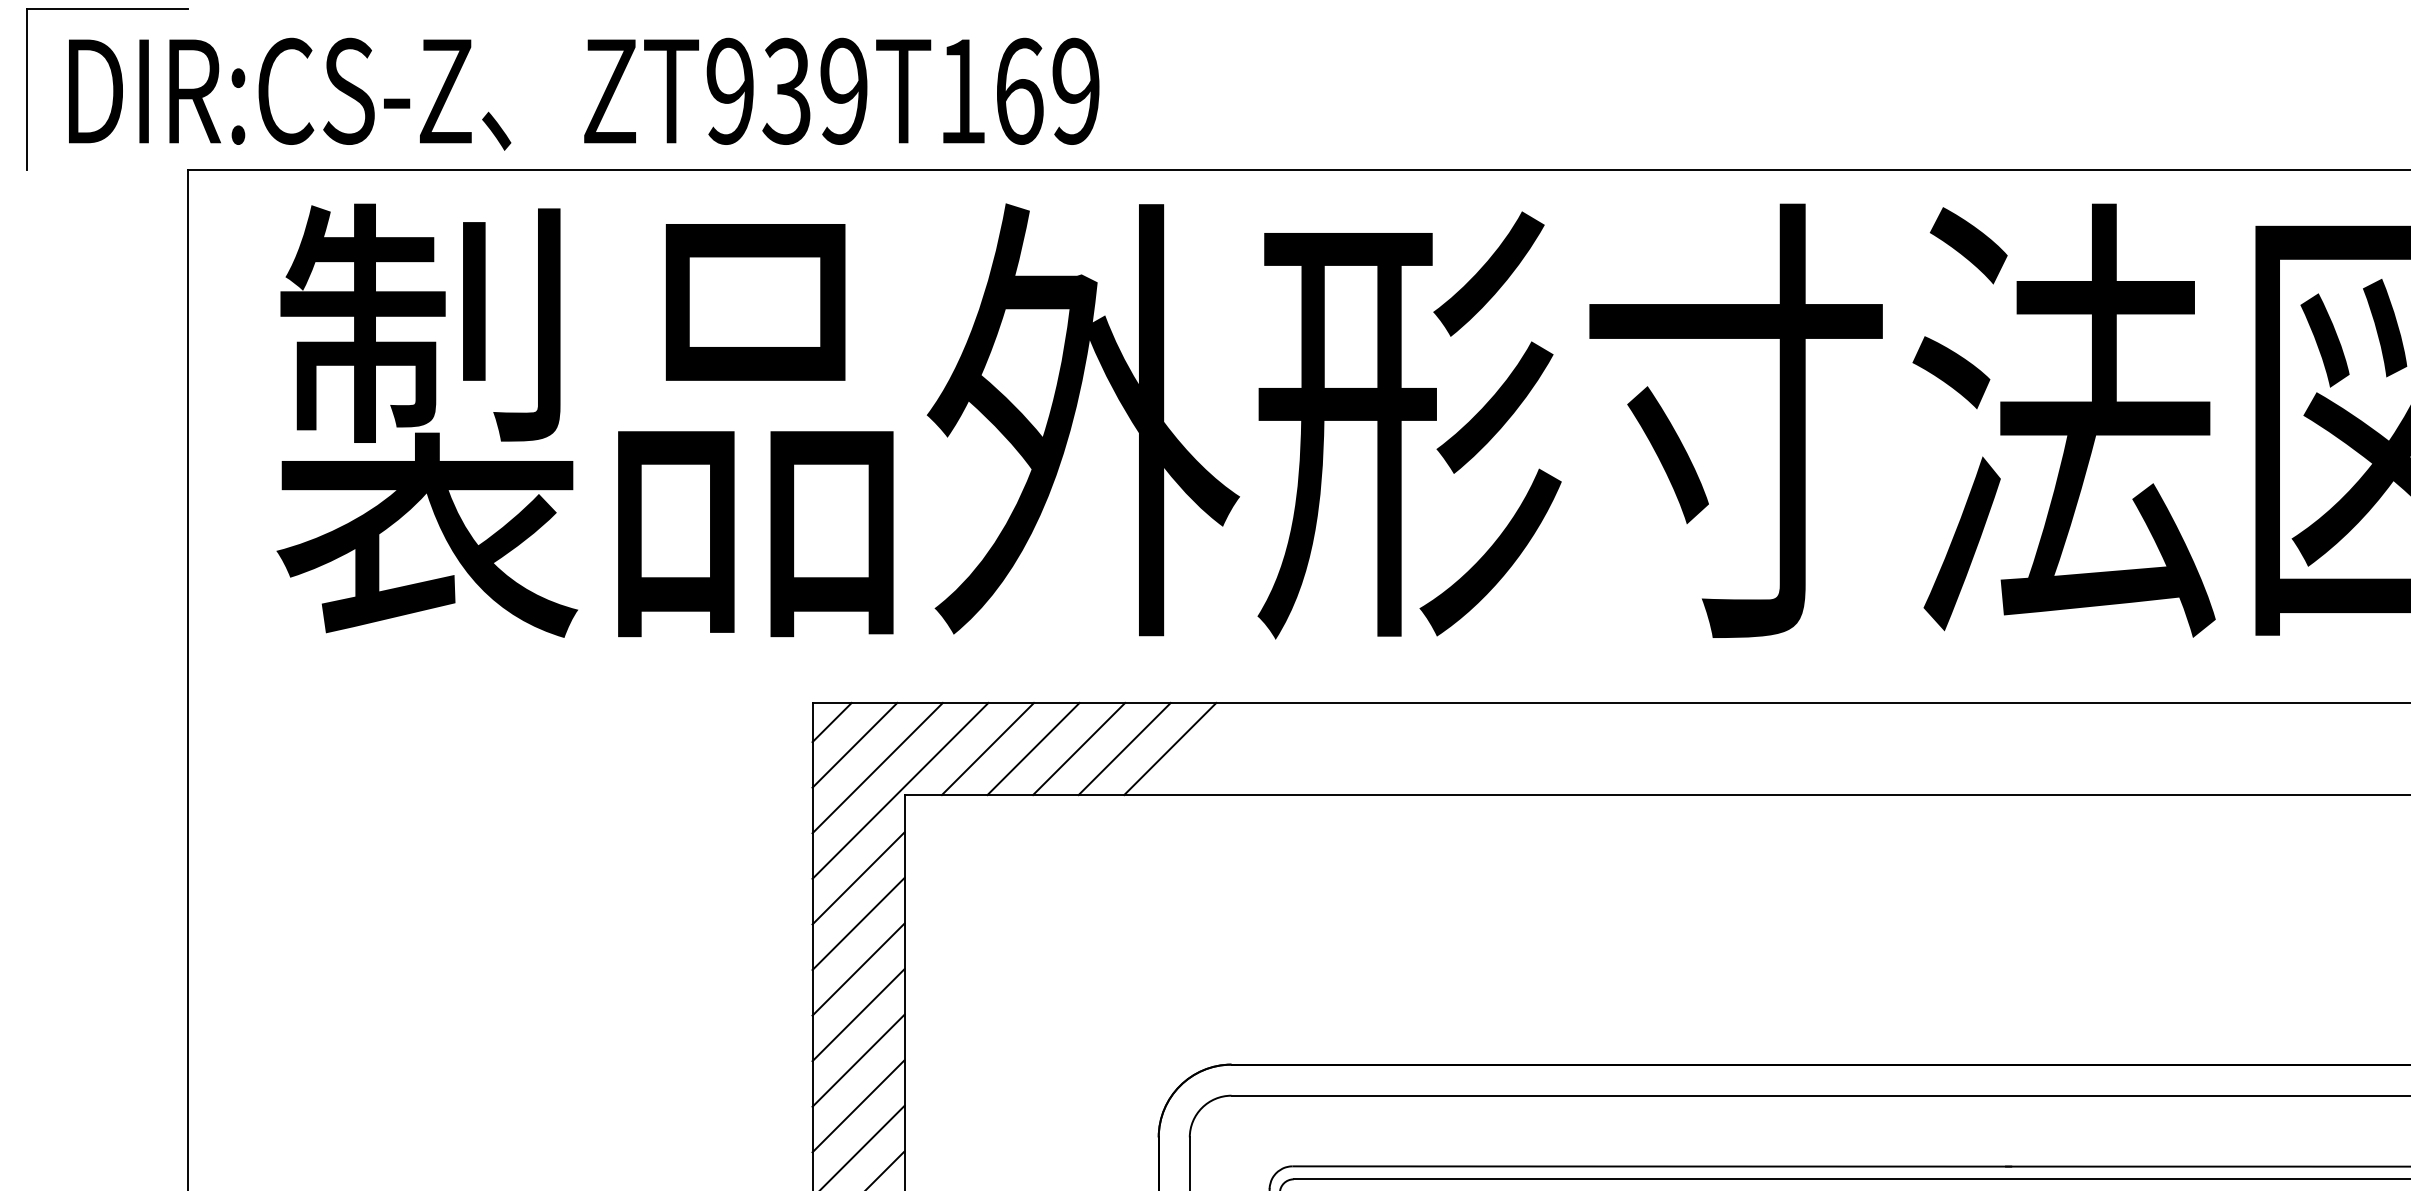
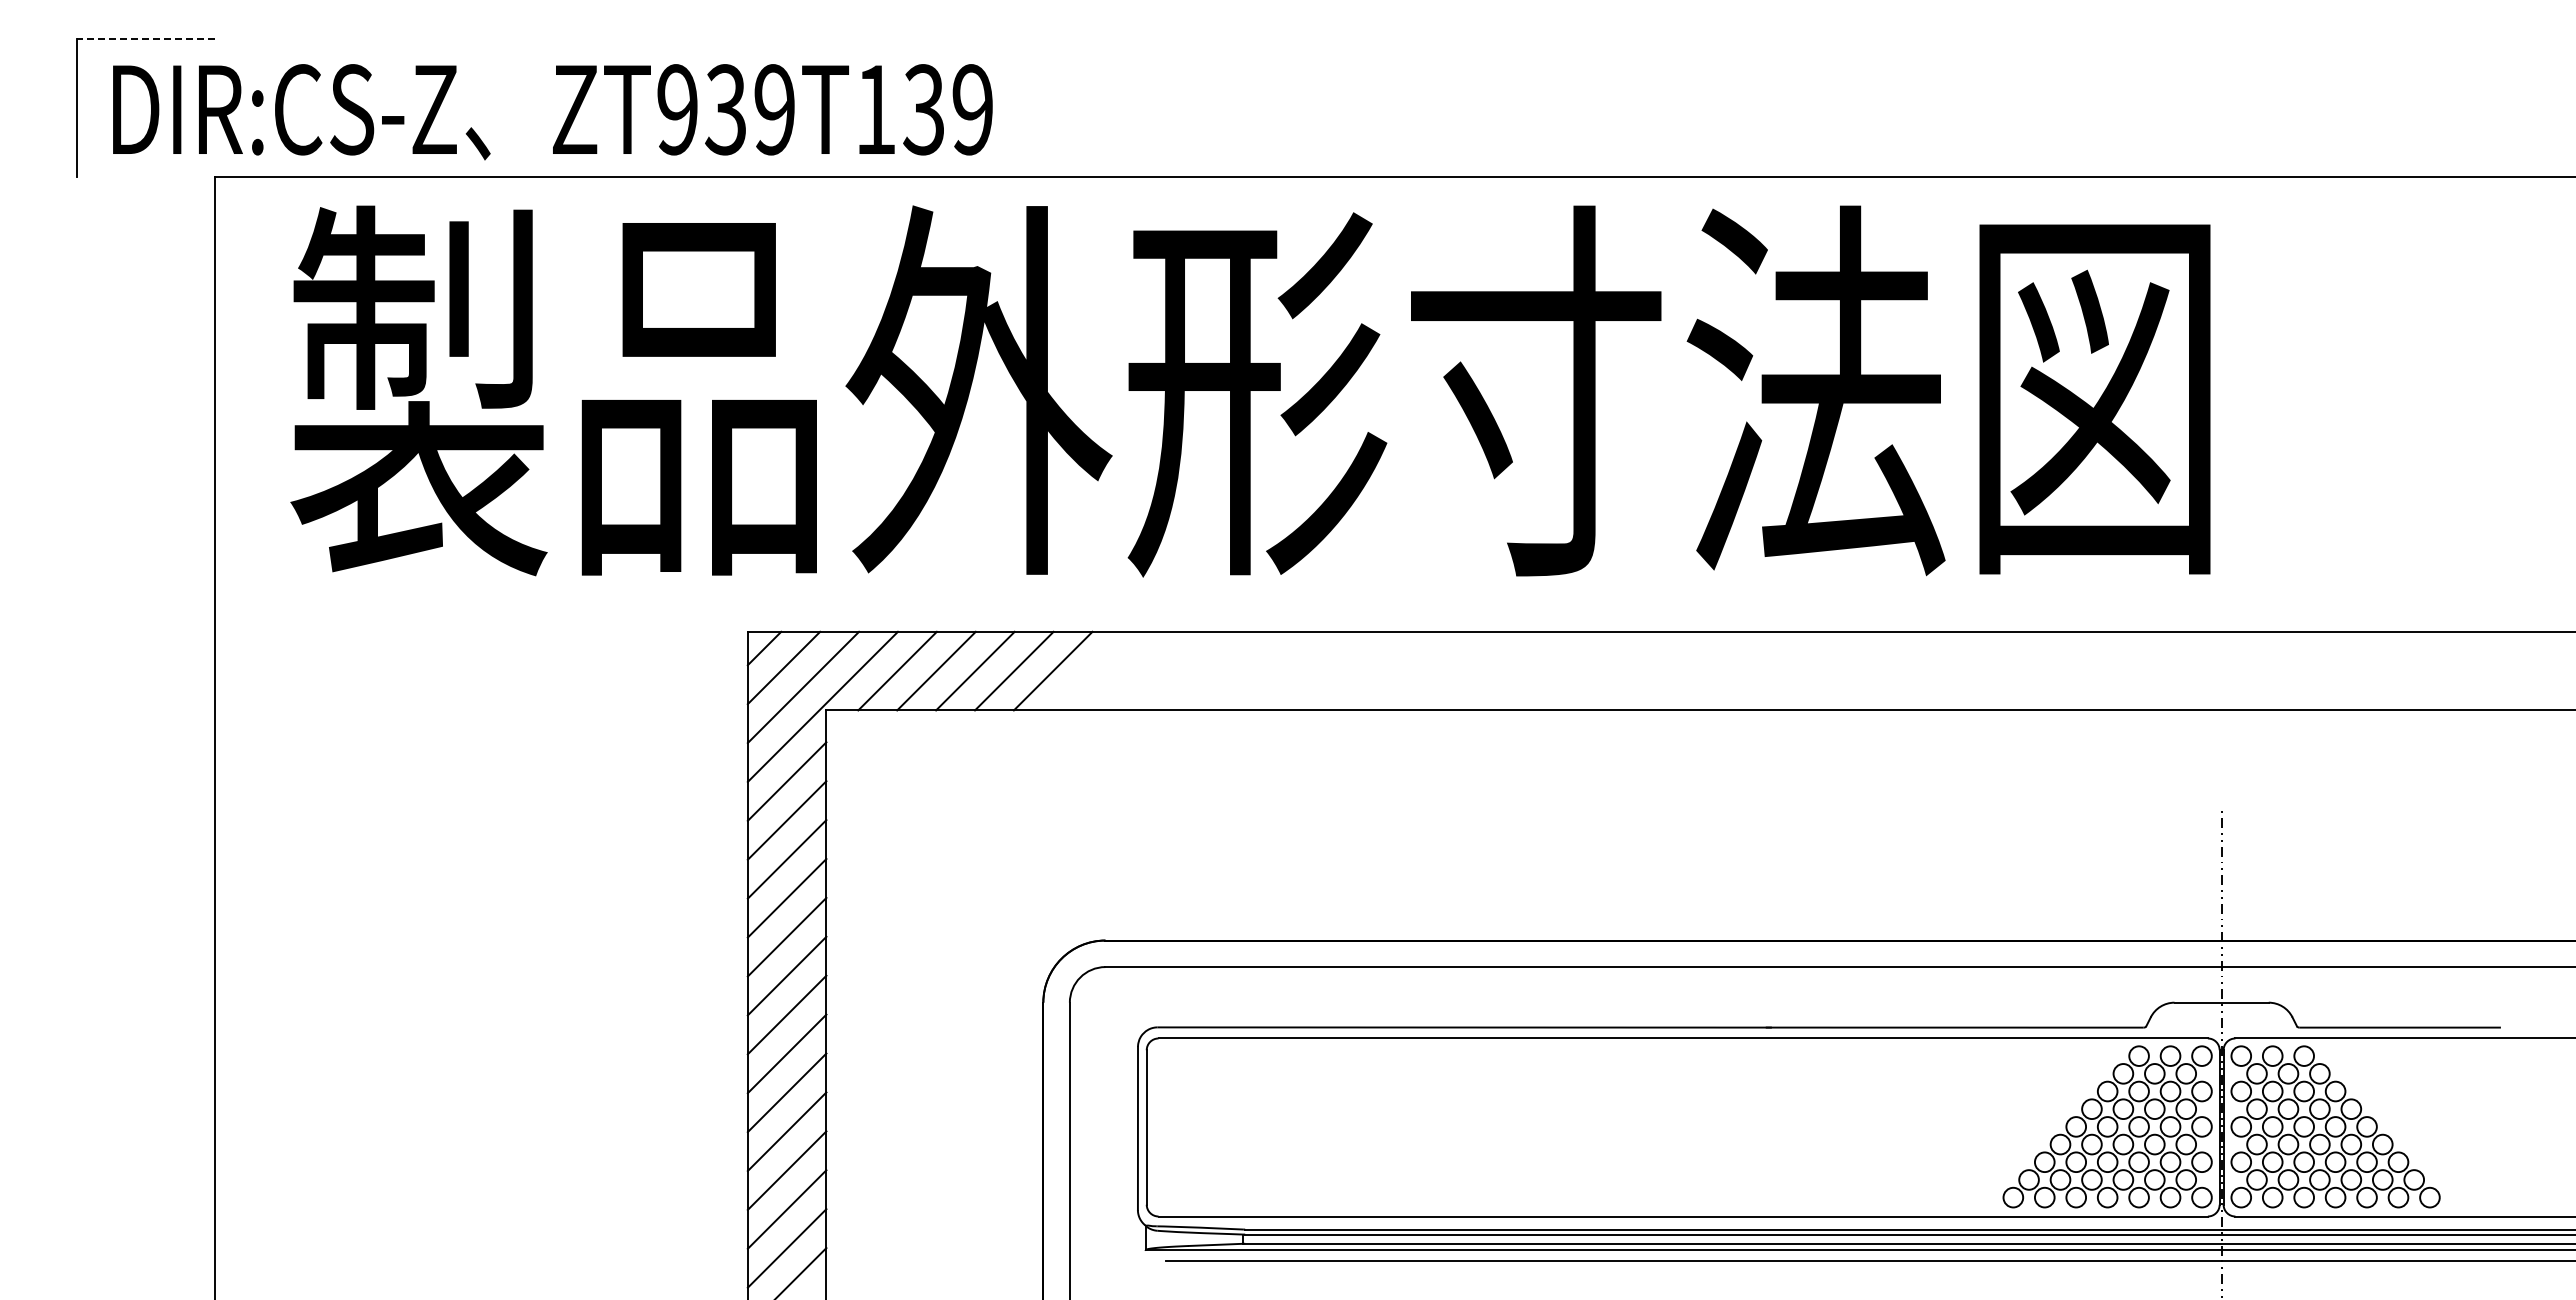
line: (108, 9) -> (146, 39), solid -> dashed
text: (1019, 91) -> (924, 109), ZT939T169 -> ZT939T139

